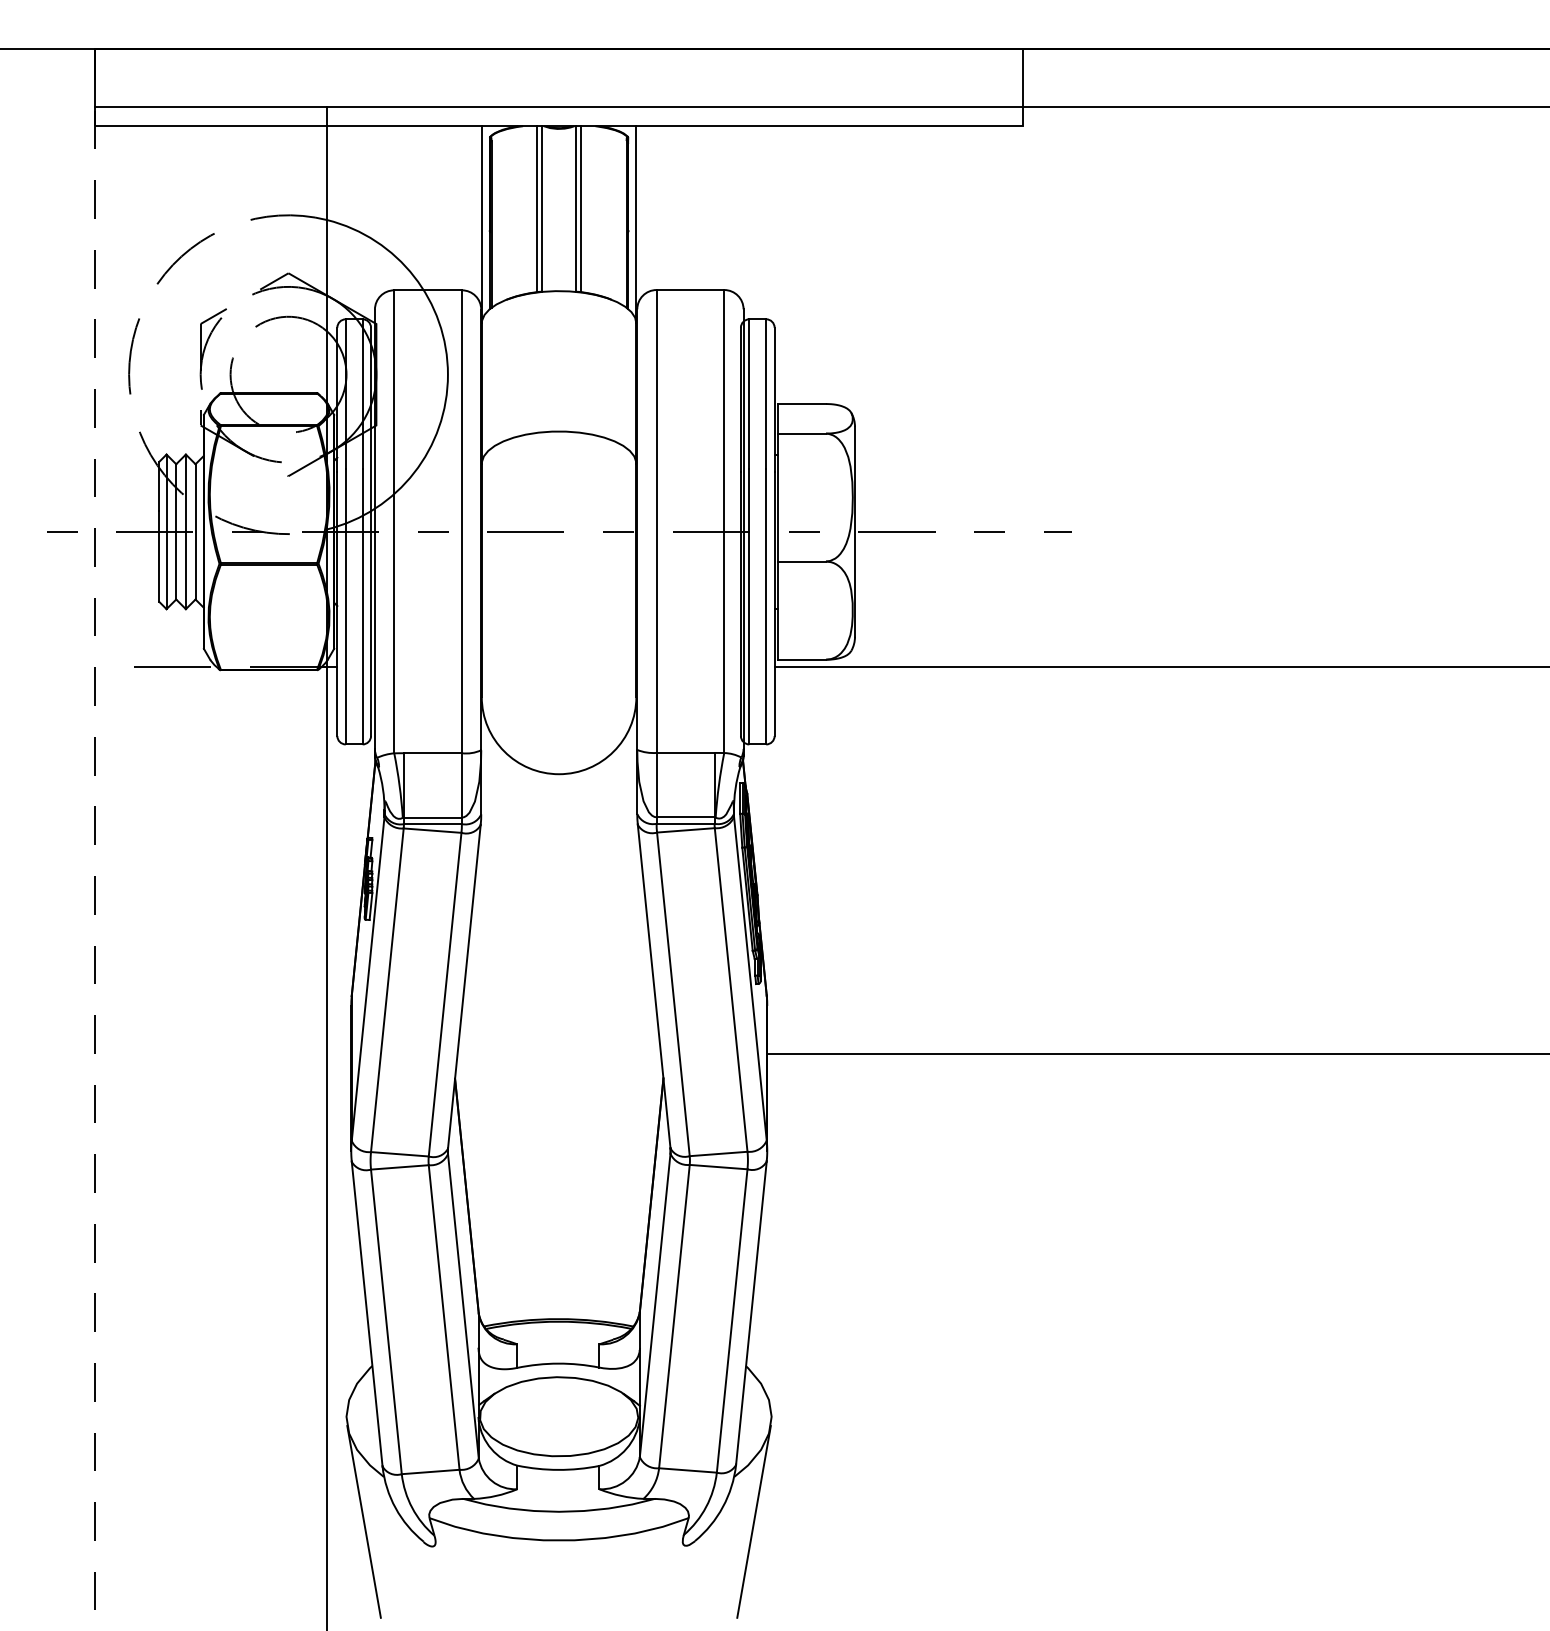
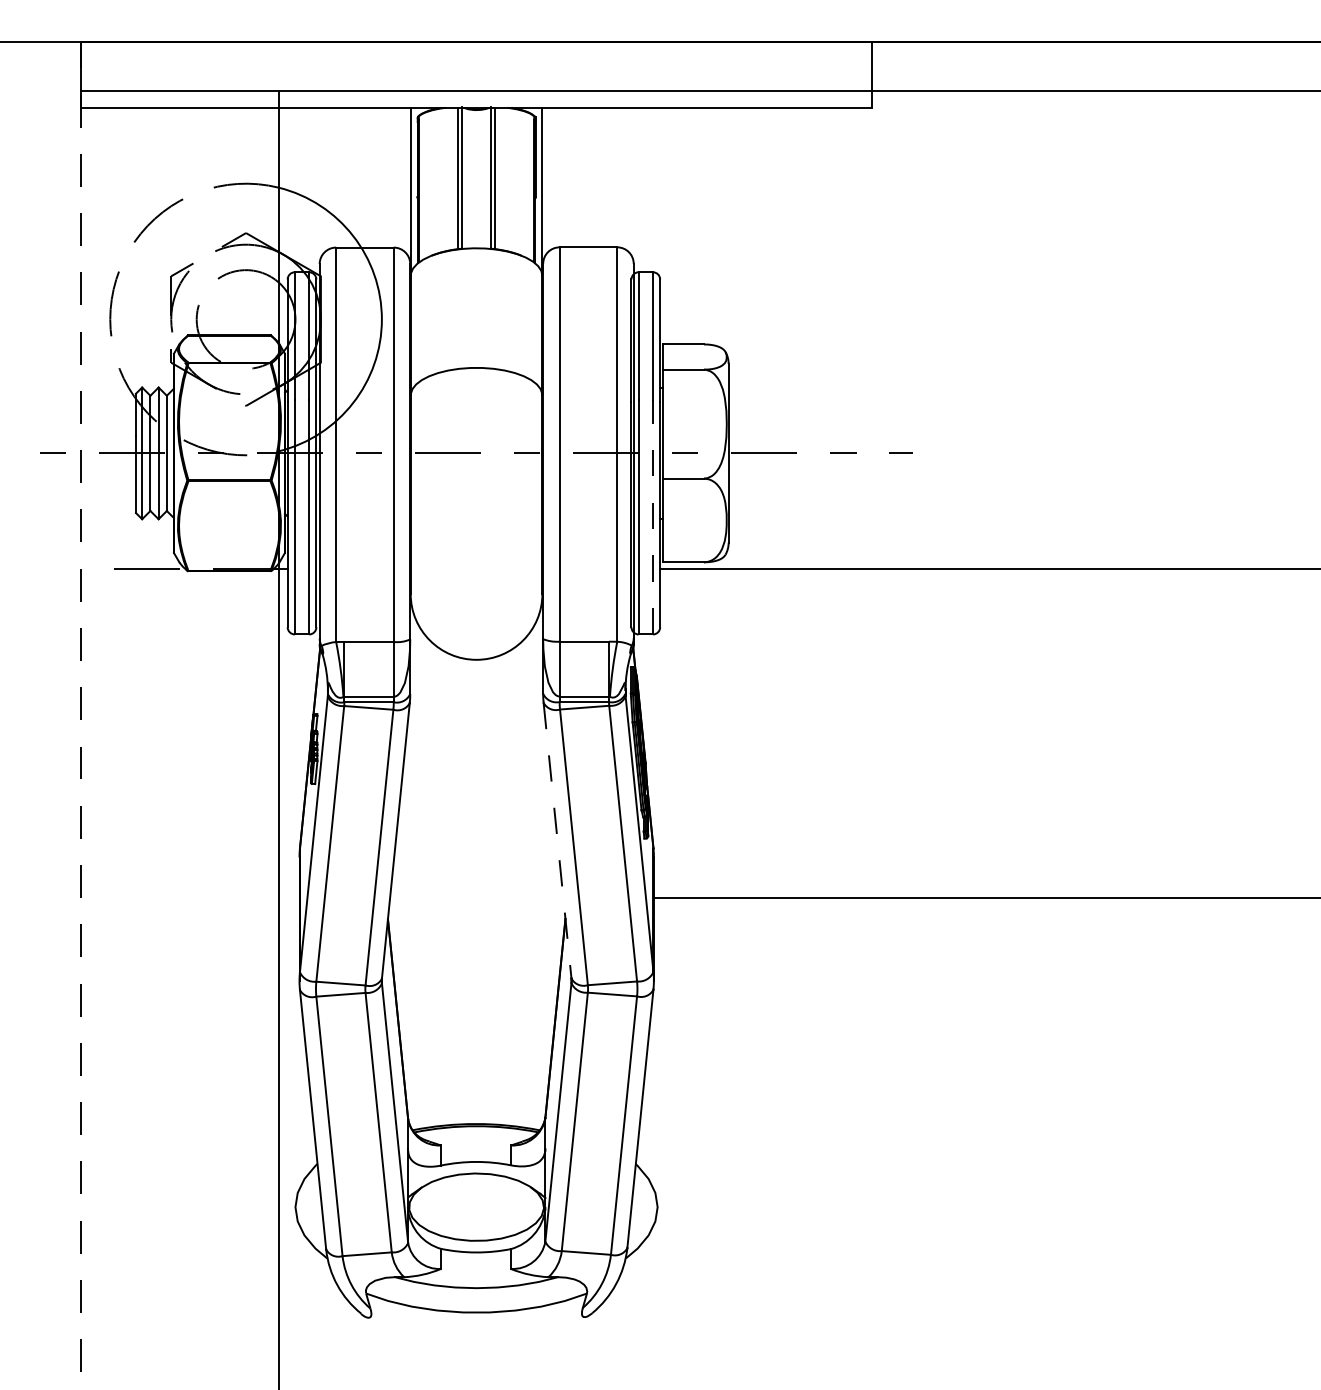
line: (766, 606) -> (653, 516), solid -> dashed
line: (654, 986) -> (557, 840), solid -> dashed
line: (363, 1521) -> (309, 1296), removed
line: (753, 1521) -> (642, 1296), removed

